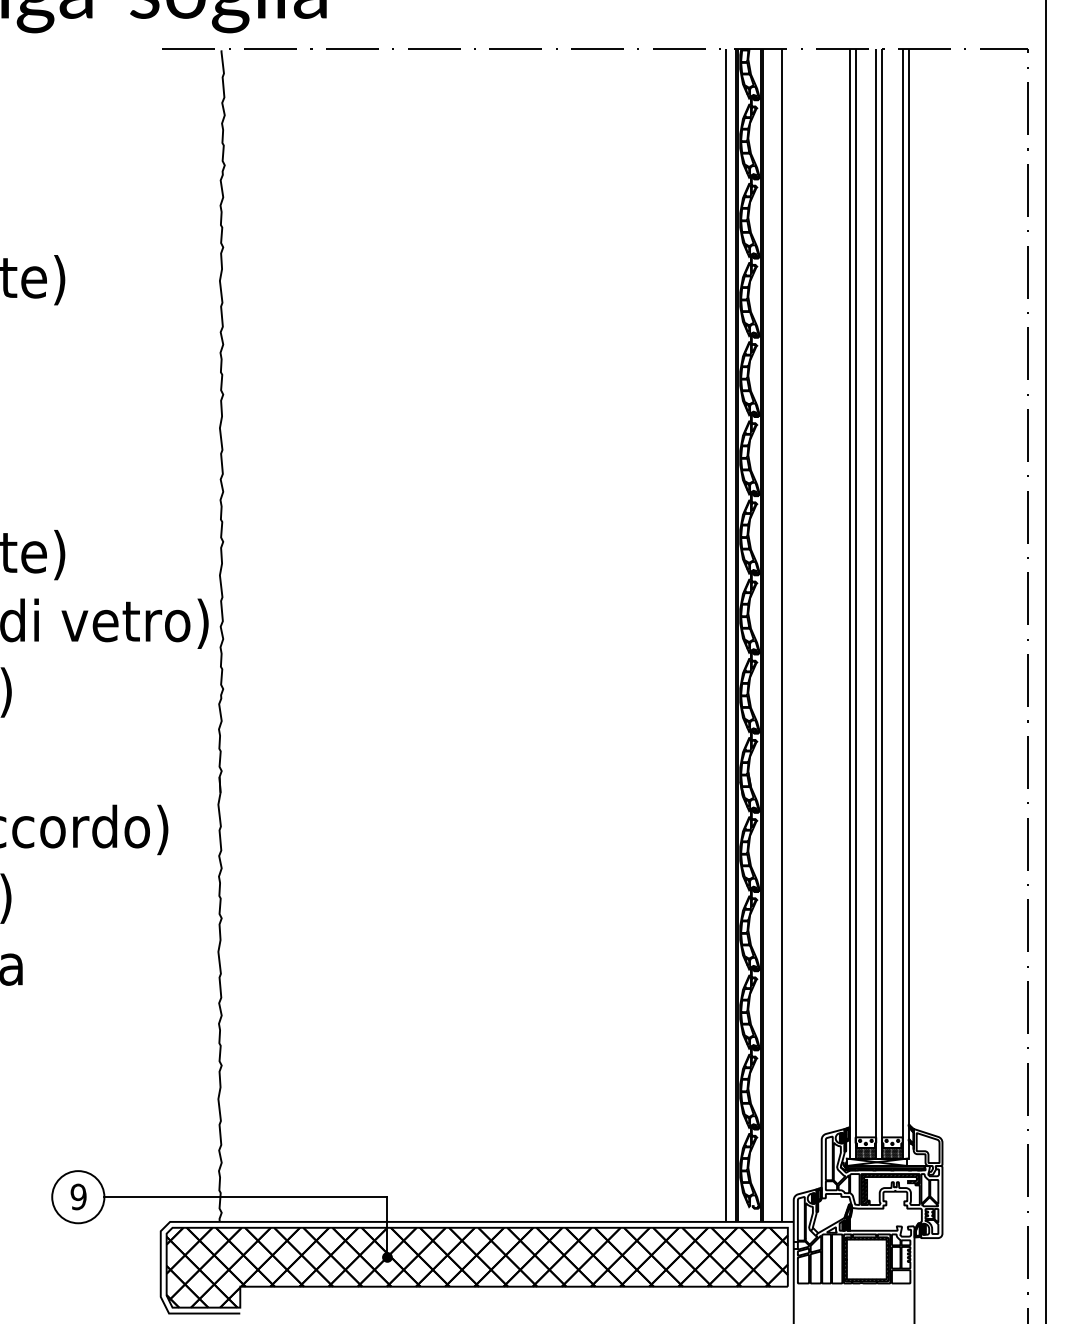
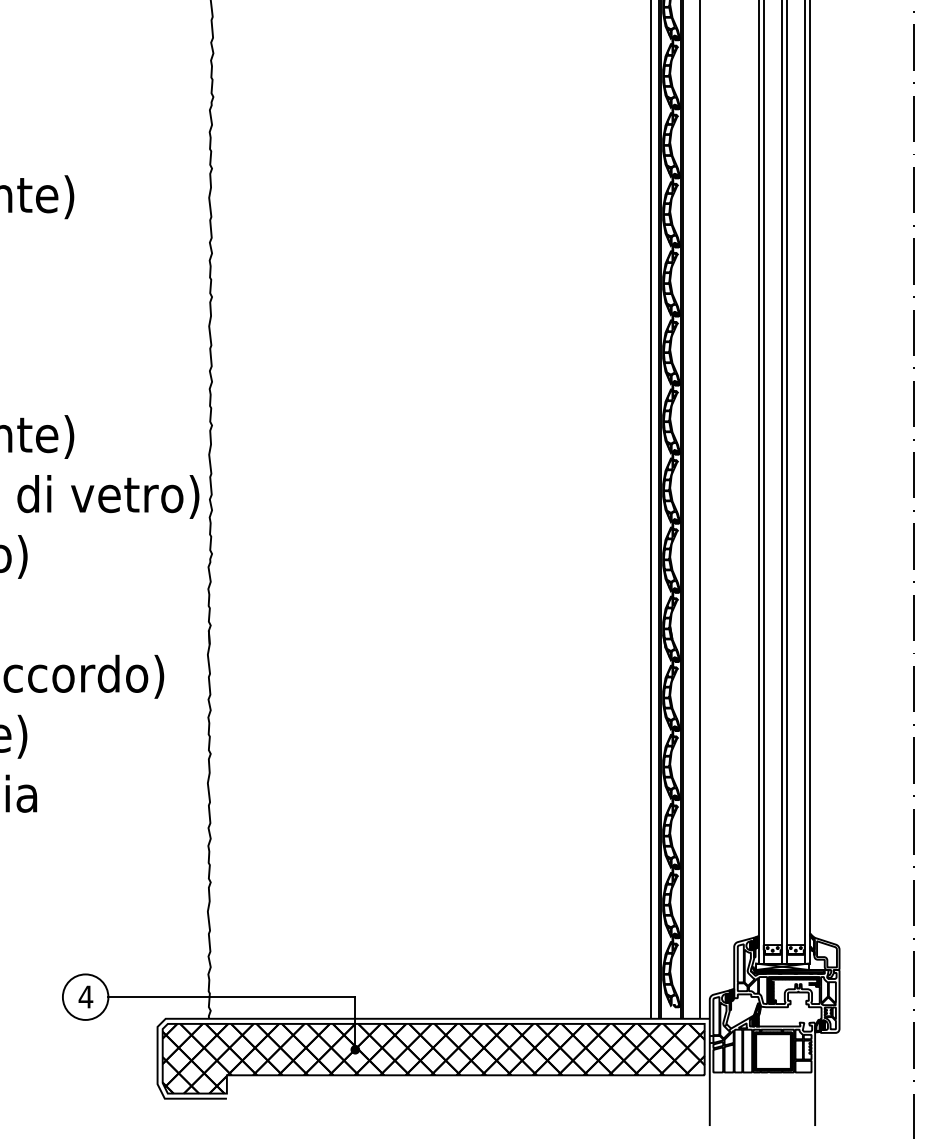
hatch: (892, 1150) -> (795, 956), removed
hatch: (865, 1153) -> (772, 959), removed
text: (78, 1196) -> (85, 996), 9 -> 4

